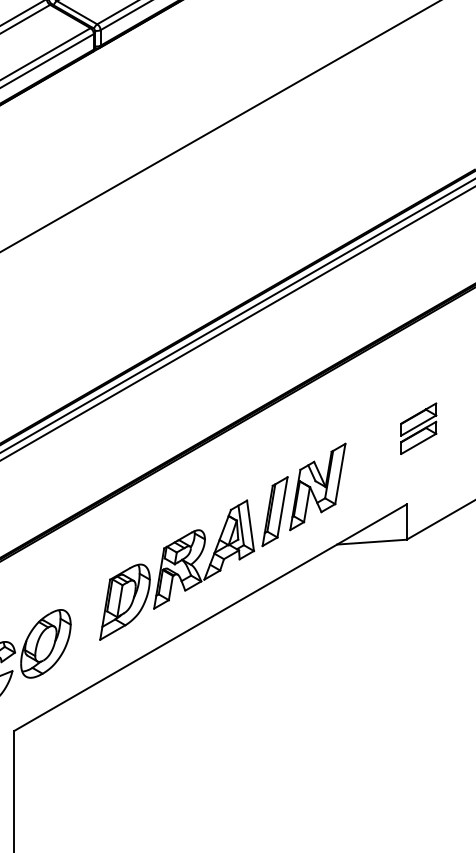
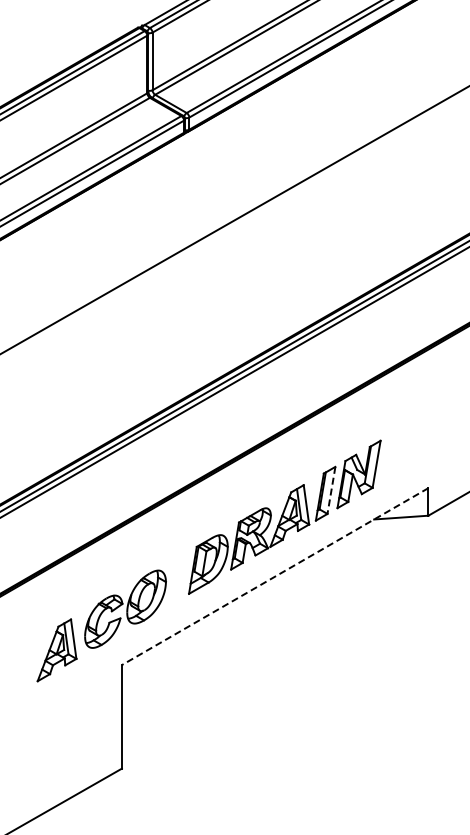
part: (418, 428) -> (437, 428), removed
line: (282, 507) -> (331, 490), solid -> dashed
line: (210, 617) -> (275, 576), solid -> dashed

